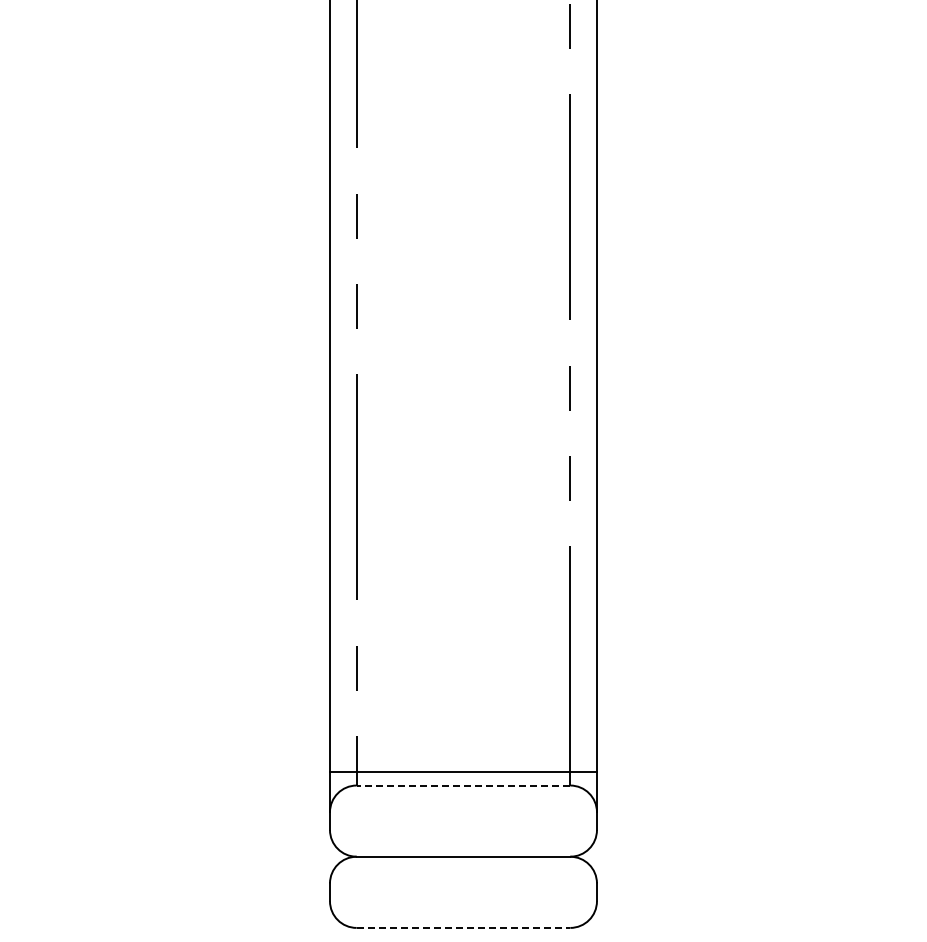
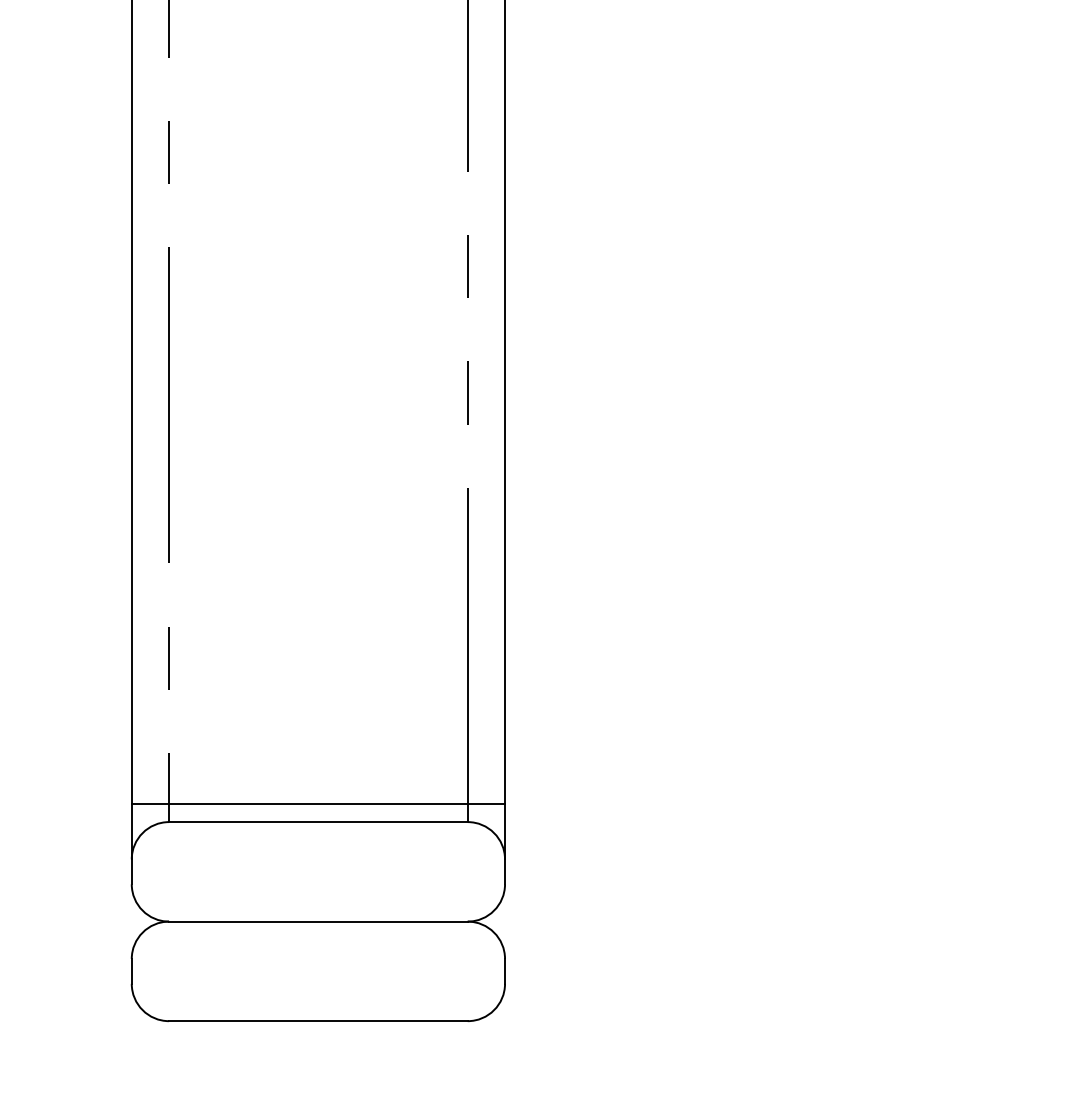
line: (463, 785) -> (318, 822), dashed -> solid
line: (463, 927) -> (318, 1020), dashed -> solid

